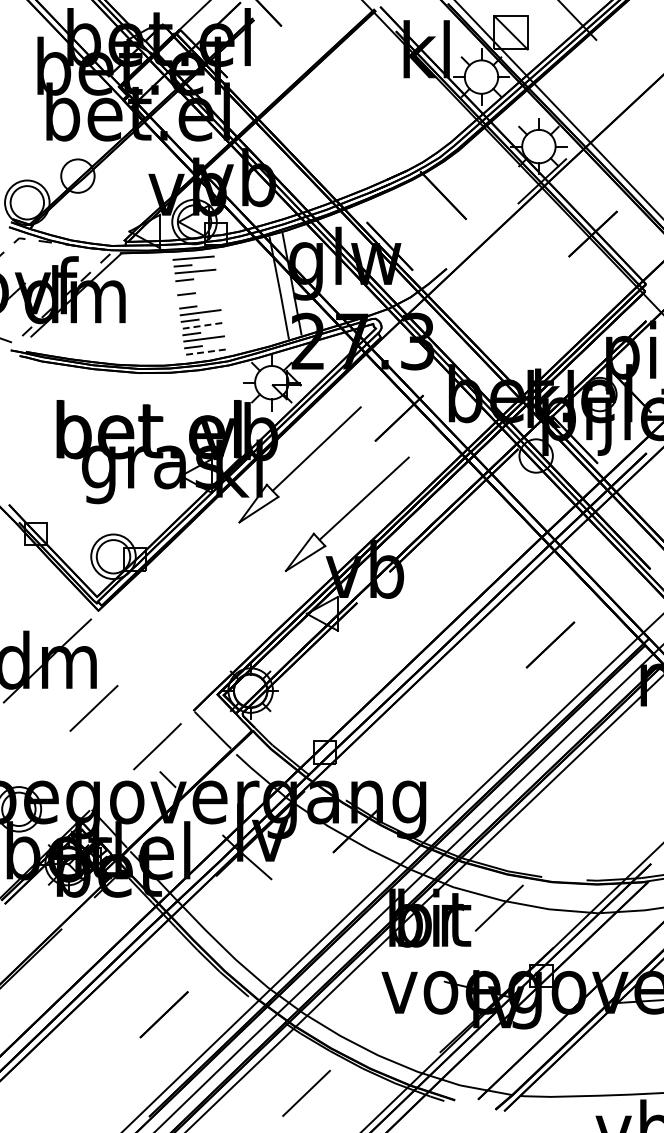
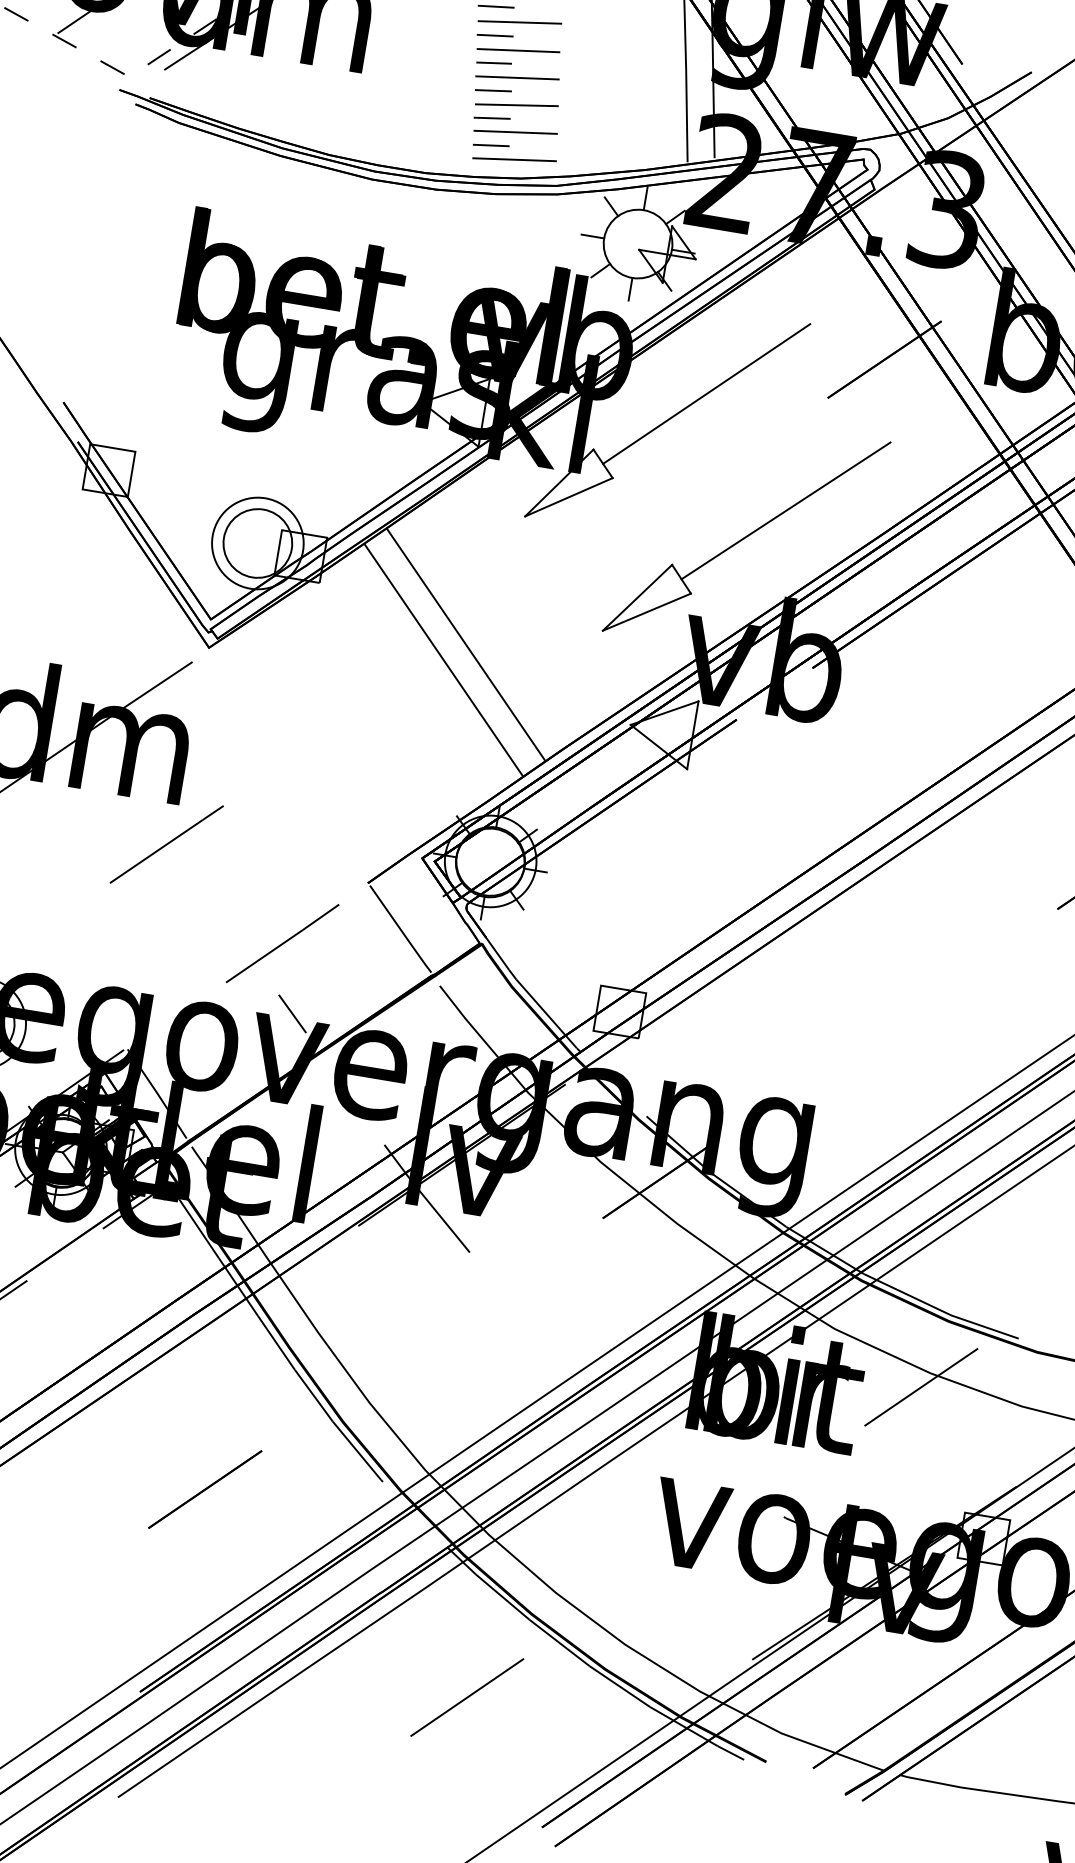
line: (197, 285) -> (520, 21), added
line: (198, 299) -> (517, 50), added
line: (202, 325) -> (516, 104), dashed -> solid
line: (205, 352) -> (513, 160), dashed -> solid
line: (221, 588) -> (466, 644), added
line: (211, 597) -> (442, 659), added

